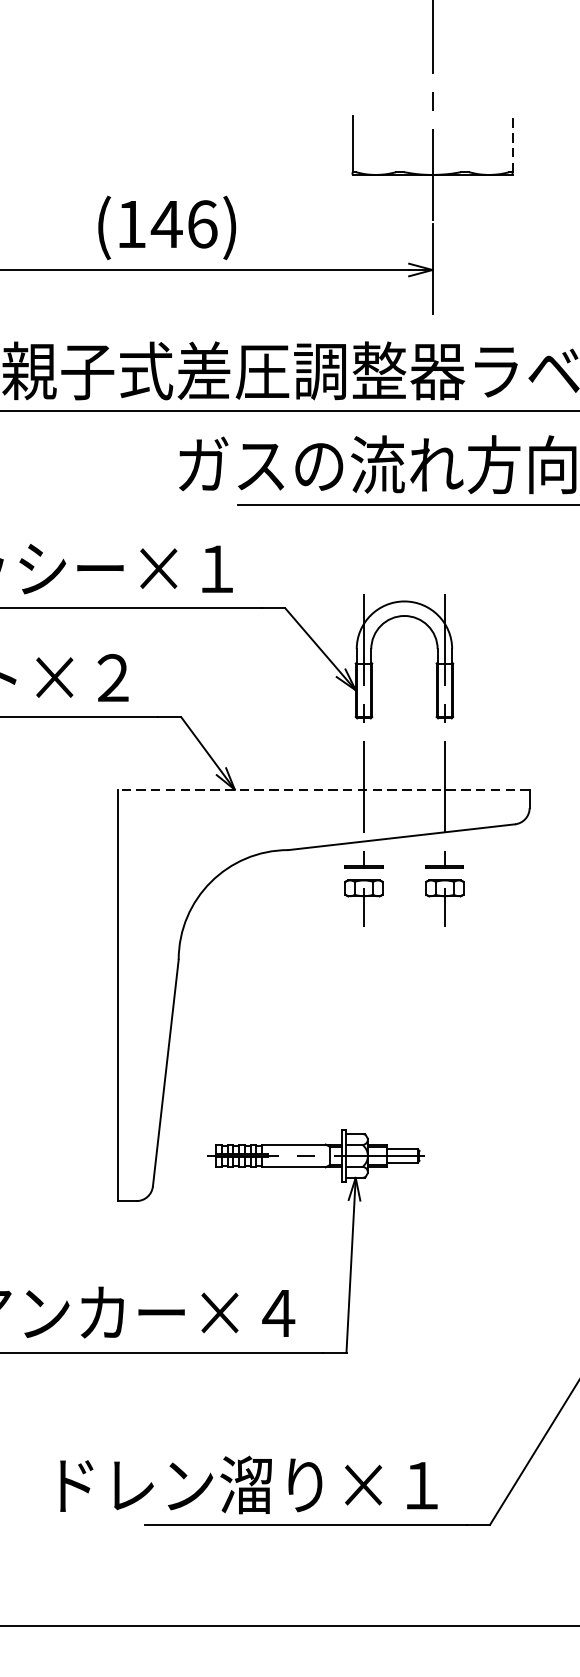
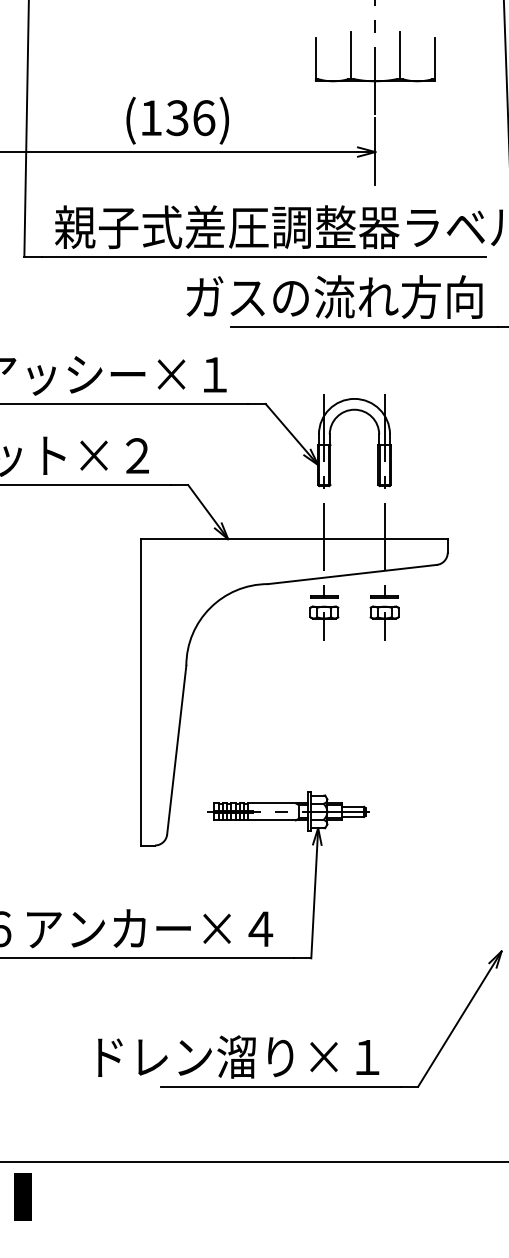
line: (400, 140) -> (351, 55), added
line: (464, 140) -> (399, 55), added
line: (511, 144) -> (434, 58), dashed -> solid
text: (166, 224) -> (177, 118), (146) -> (136)
line: (323, 790) -> (294, 539), dashed -> solid

